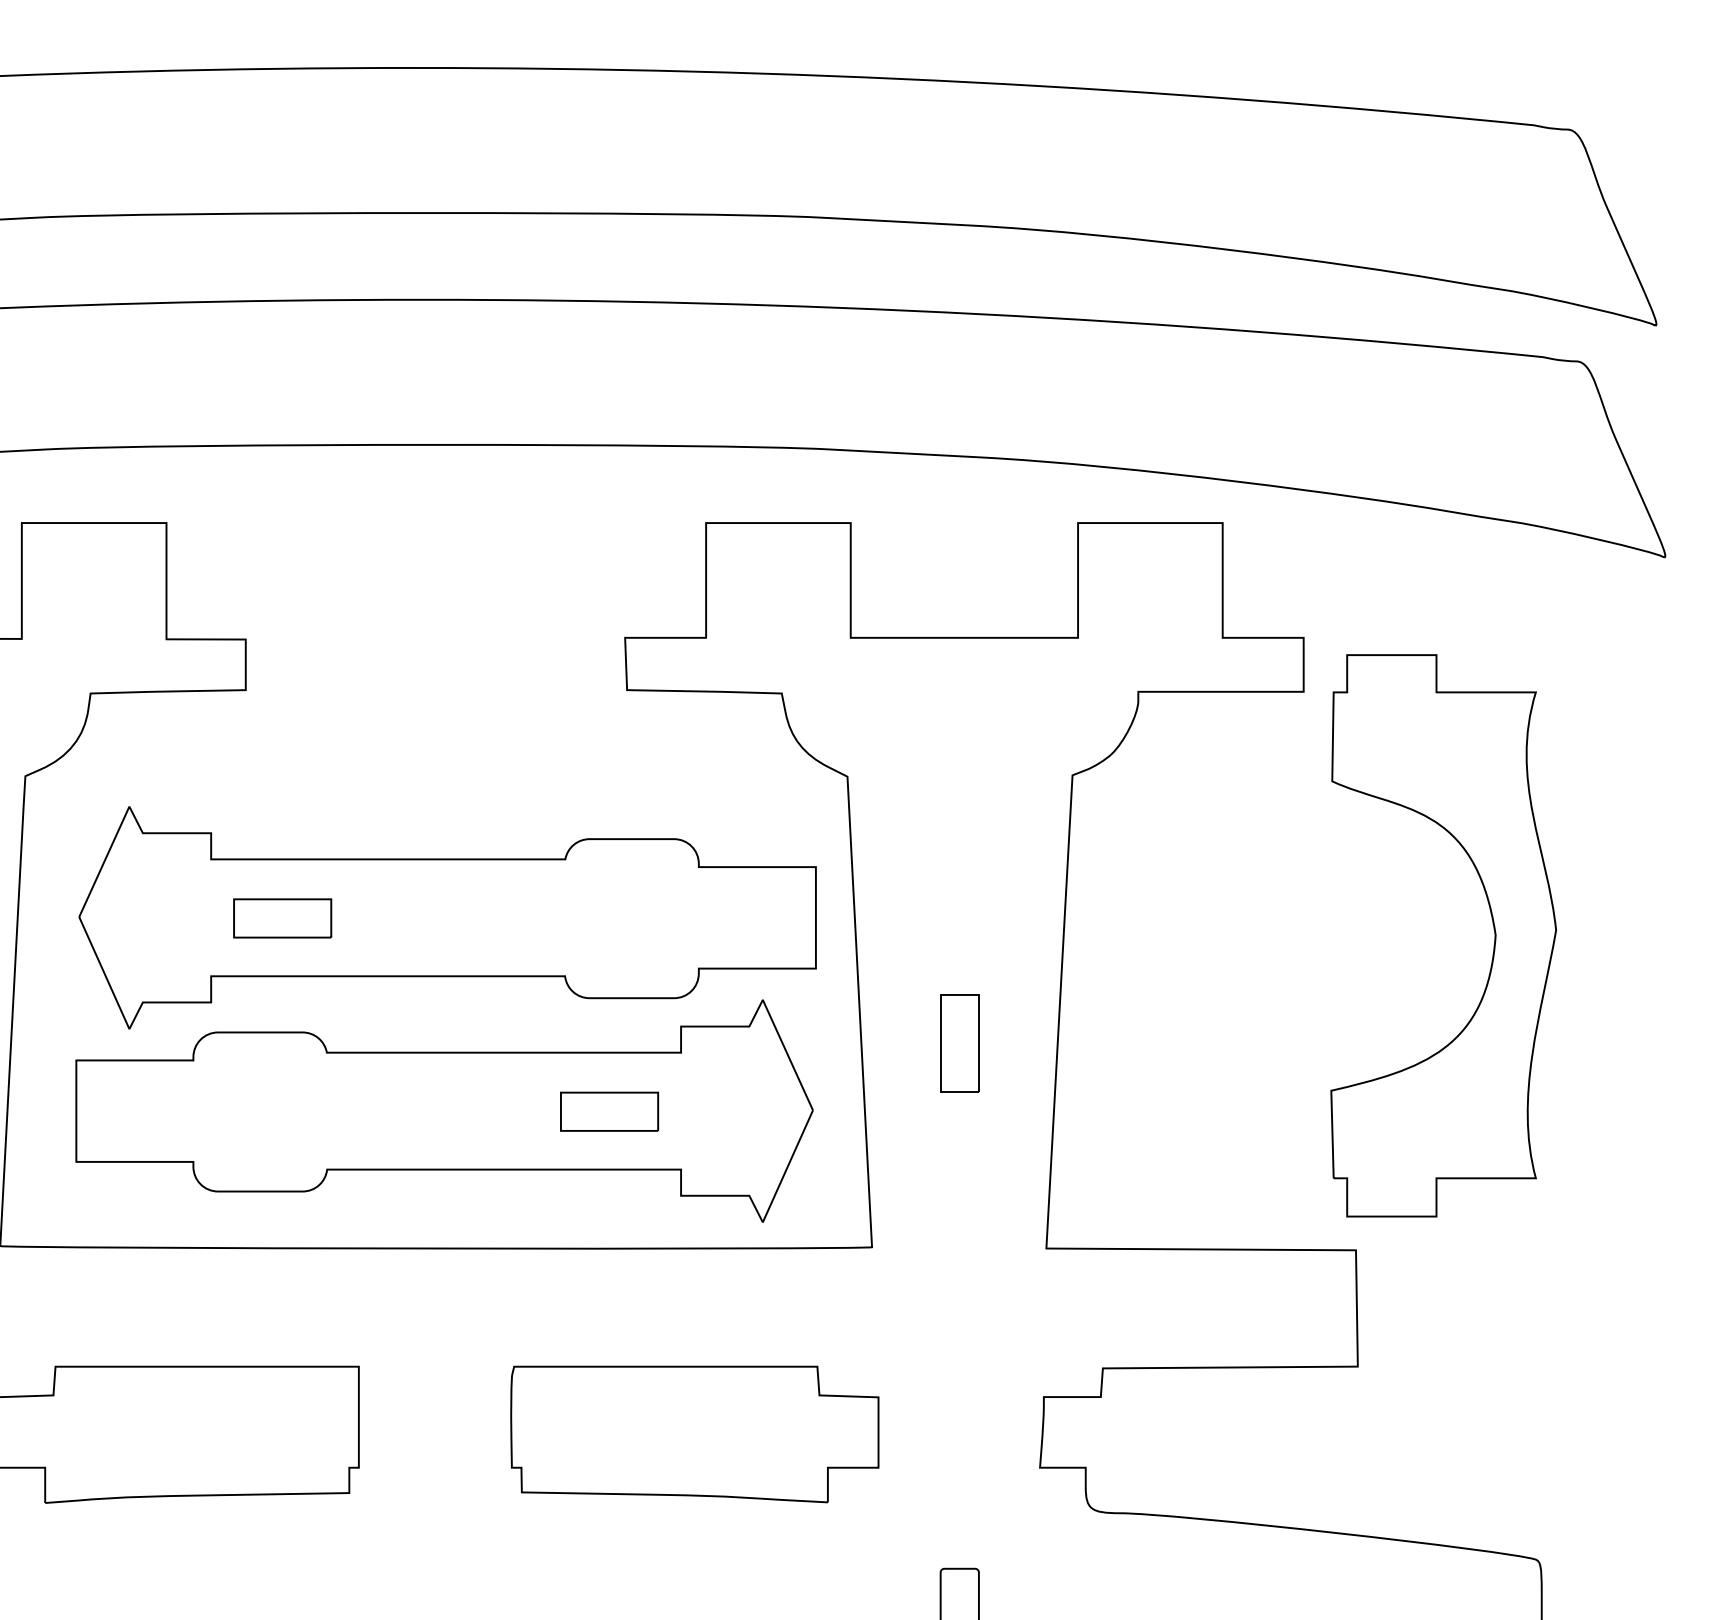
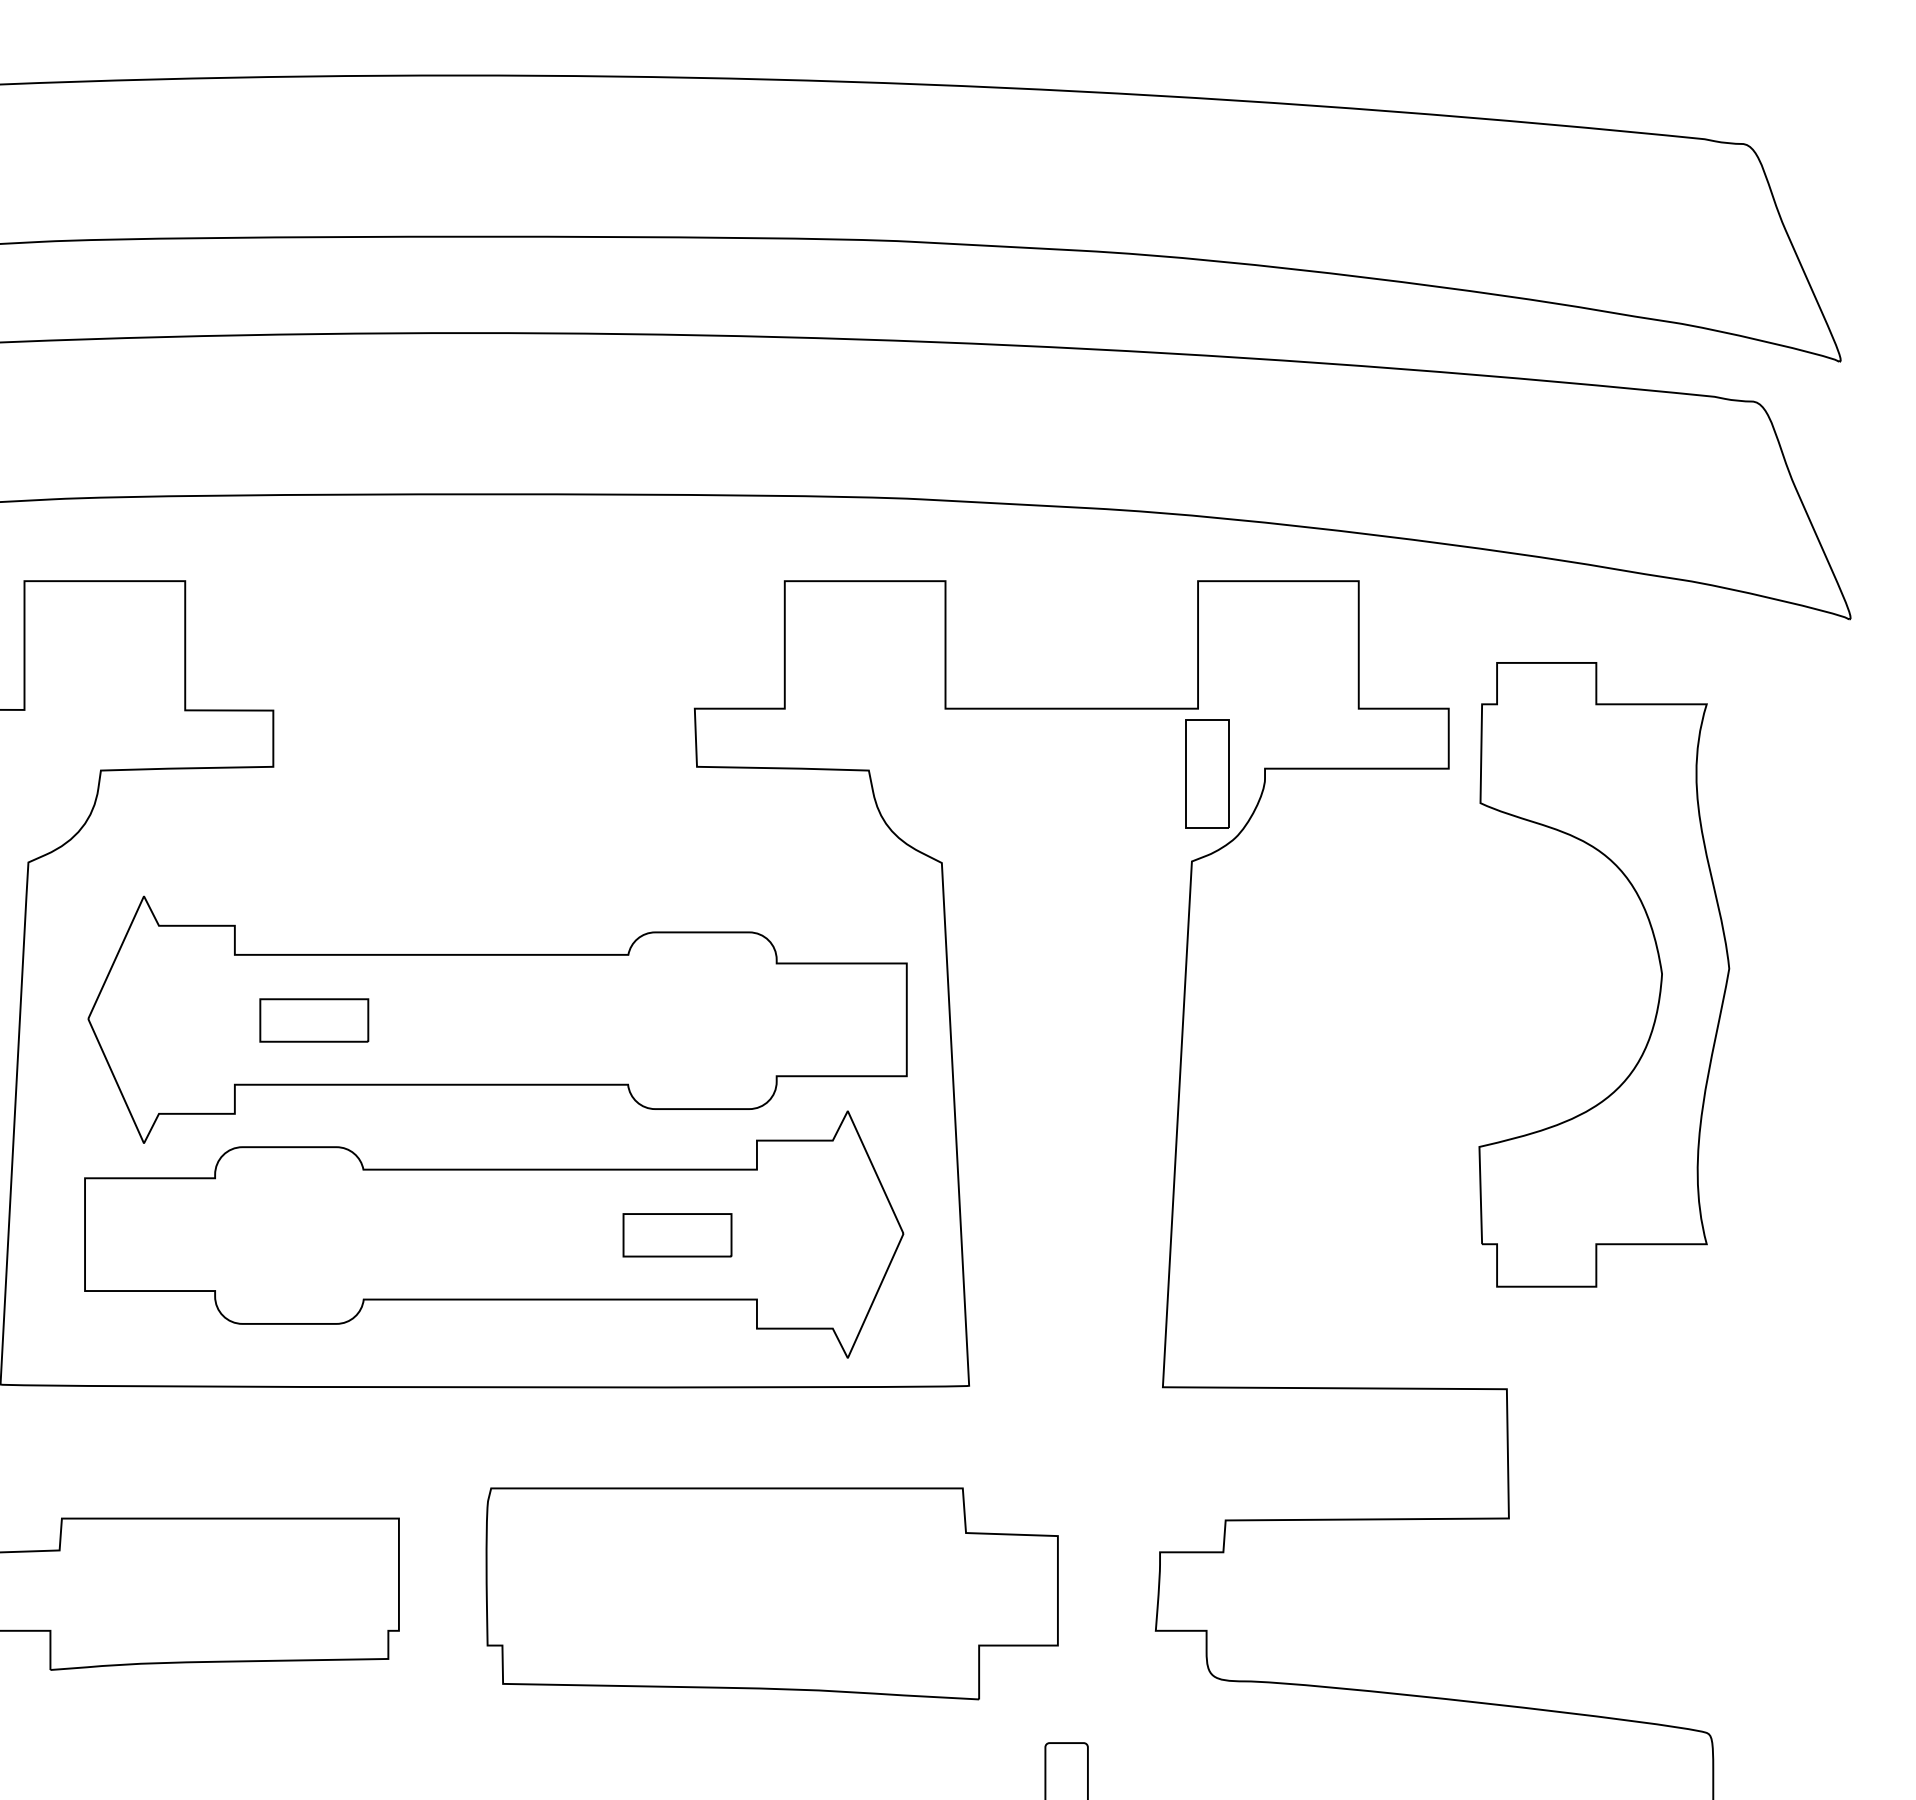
part: (1493, 927) -> (1659, 965), moved
part: (959, 1043) -> (1207, 773), moved
part: (695, 1434) -> (772, 1593), size x1.4

